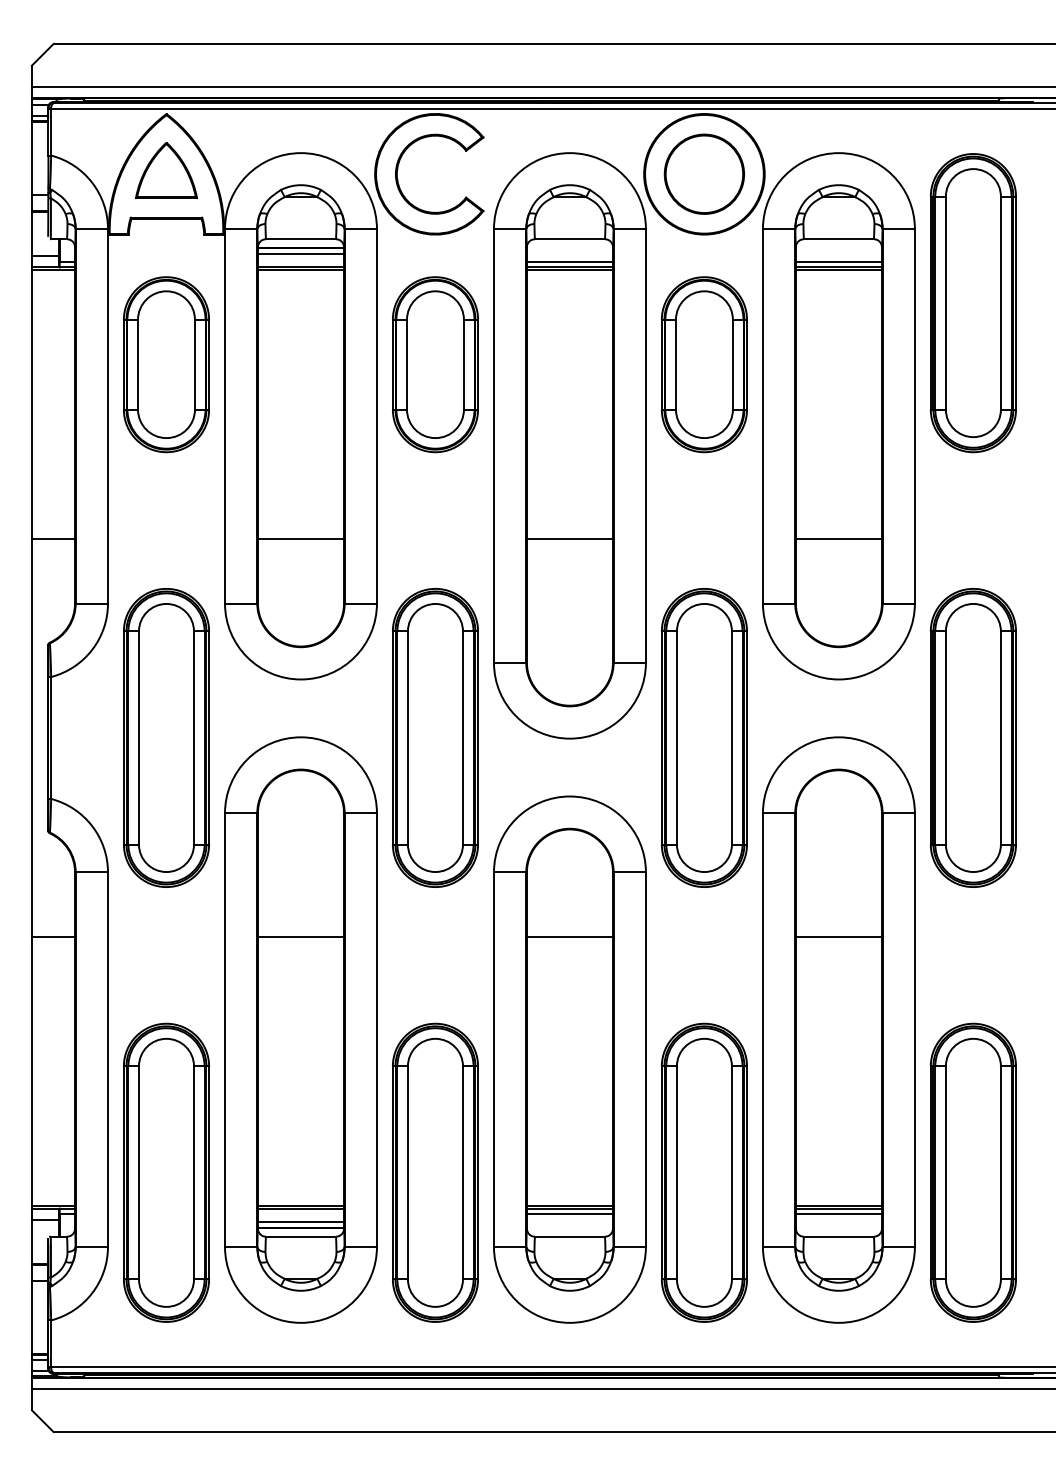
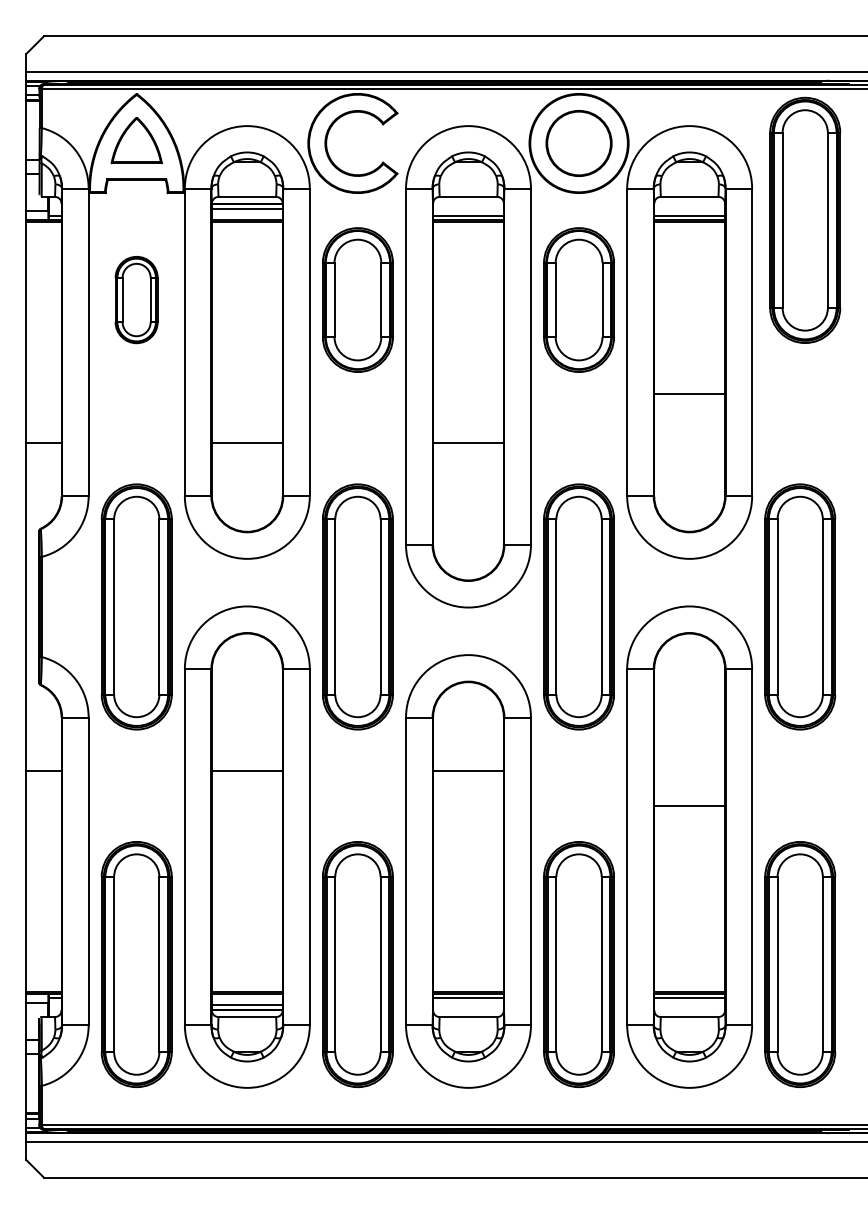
part: (973, 301) -> (805, 219), moved
part: (166, 364) -> (136, 299), size x0.6
line: (838, 539) -> (689, 394), moved
line: (838, 936) -> (689, 805), moved

